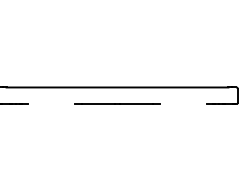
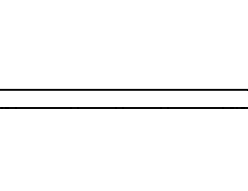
line: (51, 103) -> (43, 108), added
line: (182, 103) -> (195, 108), added

